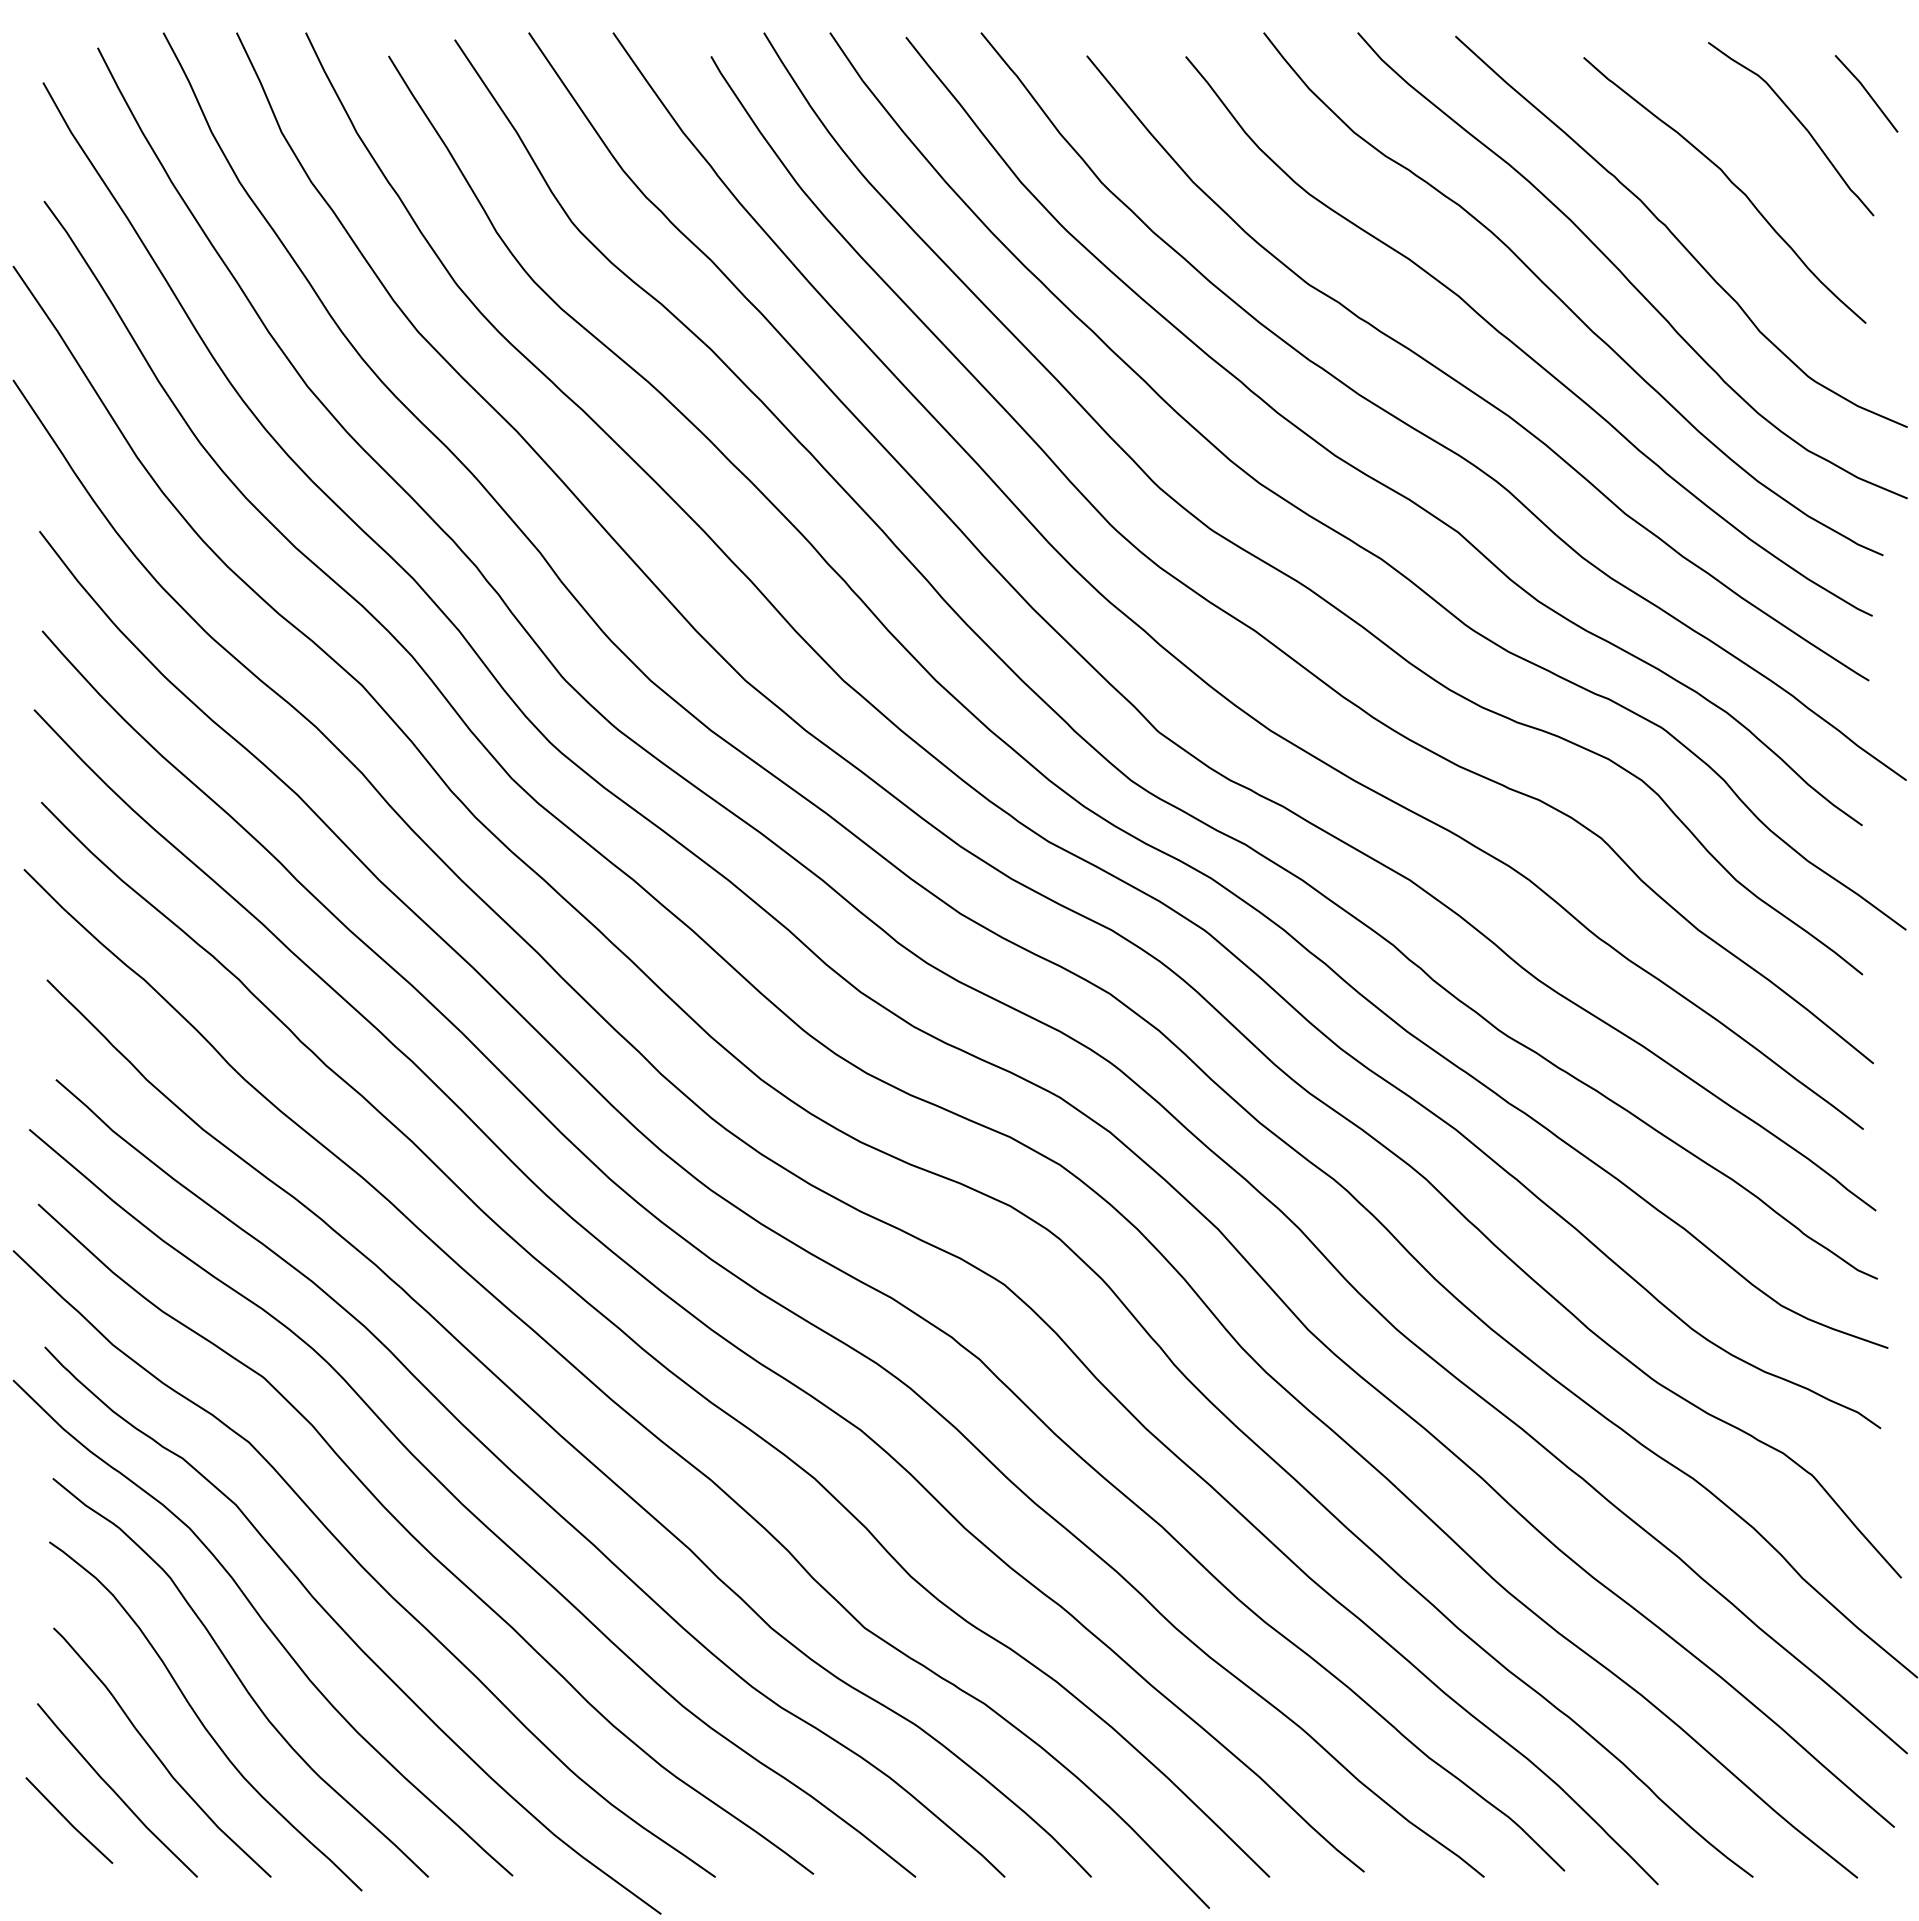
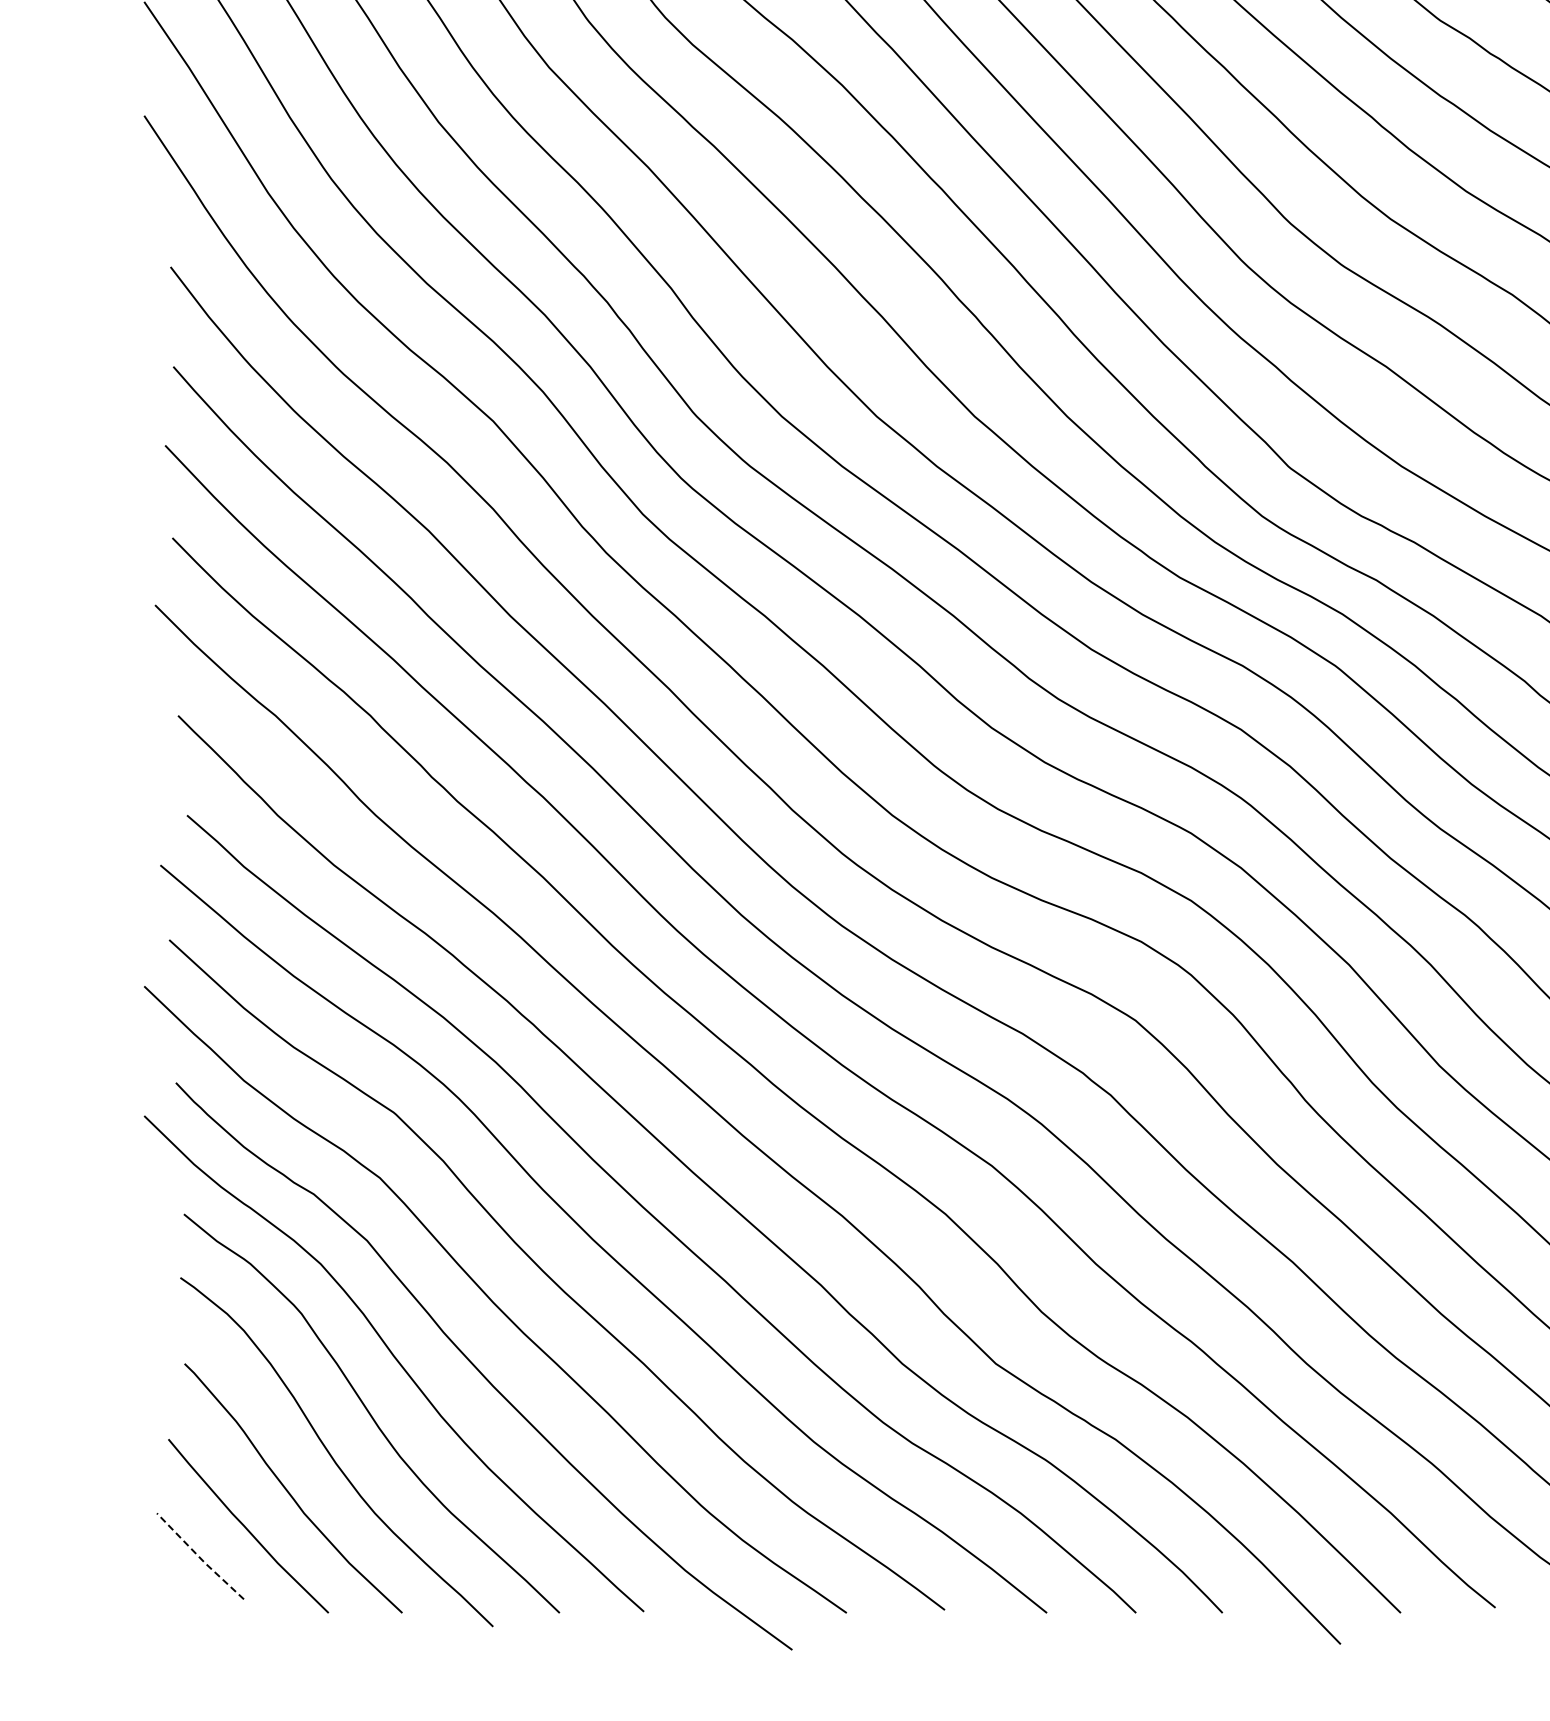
line: (68, 1821) -> (199, 1557), solid -> dashed

